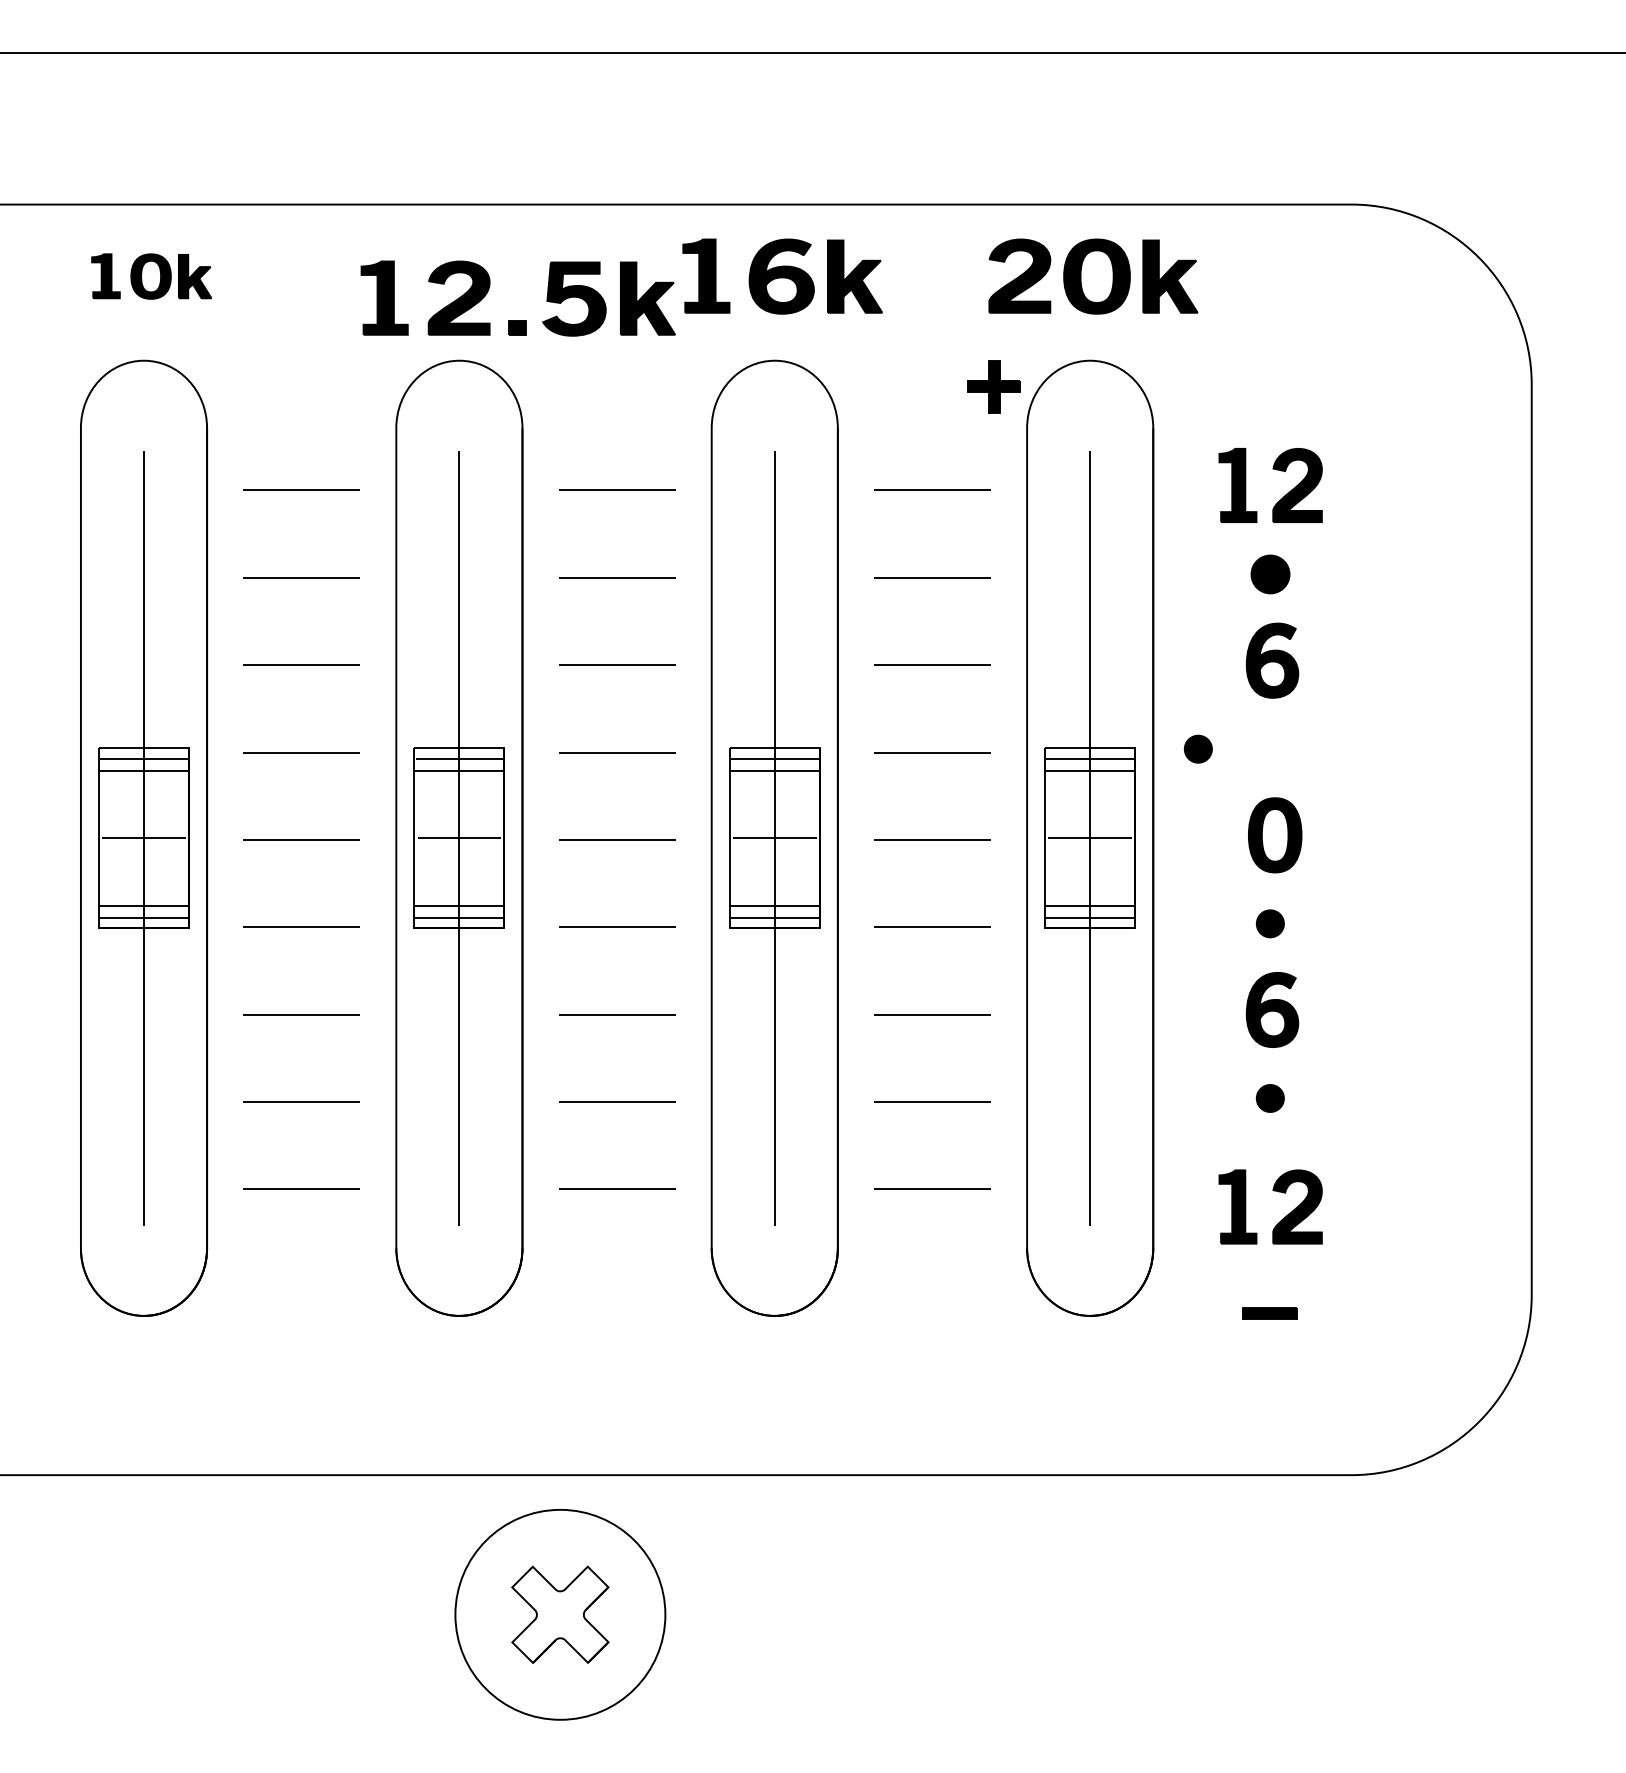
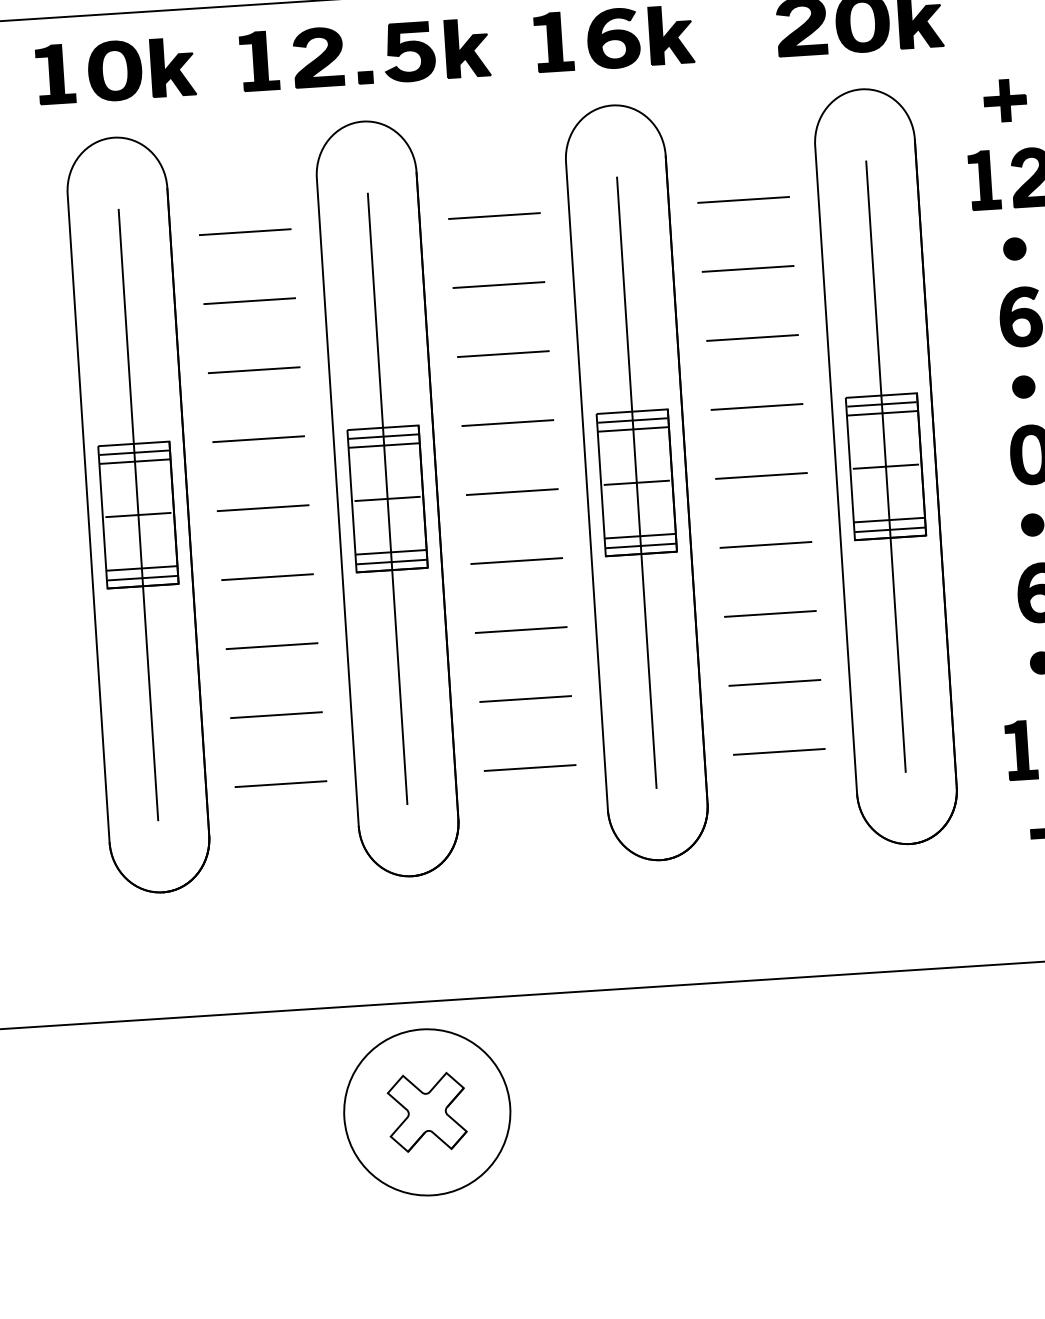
part: (151, 276) -> (115, 70), size x1.67
part: (517, 320) -> (365, 72), moved
part: (993, 386) -> (1004, 100), moved
part: (1269, 574) -> (1014, 249), size x0.71
part: (1197, 748) -> (1023, 386), moved
part: (560, 1614) -> (427, 1112), moved

